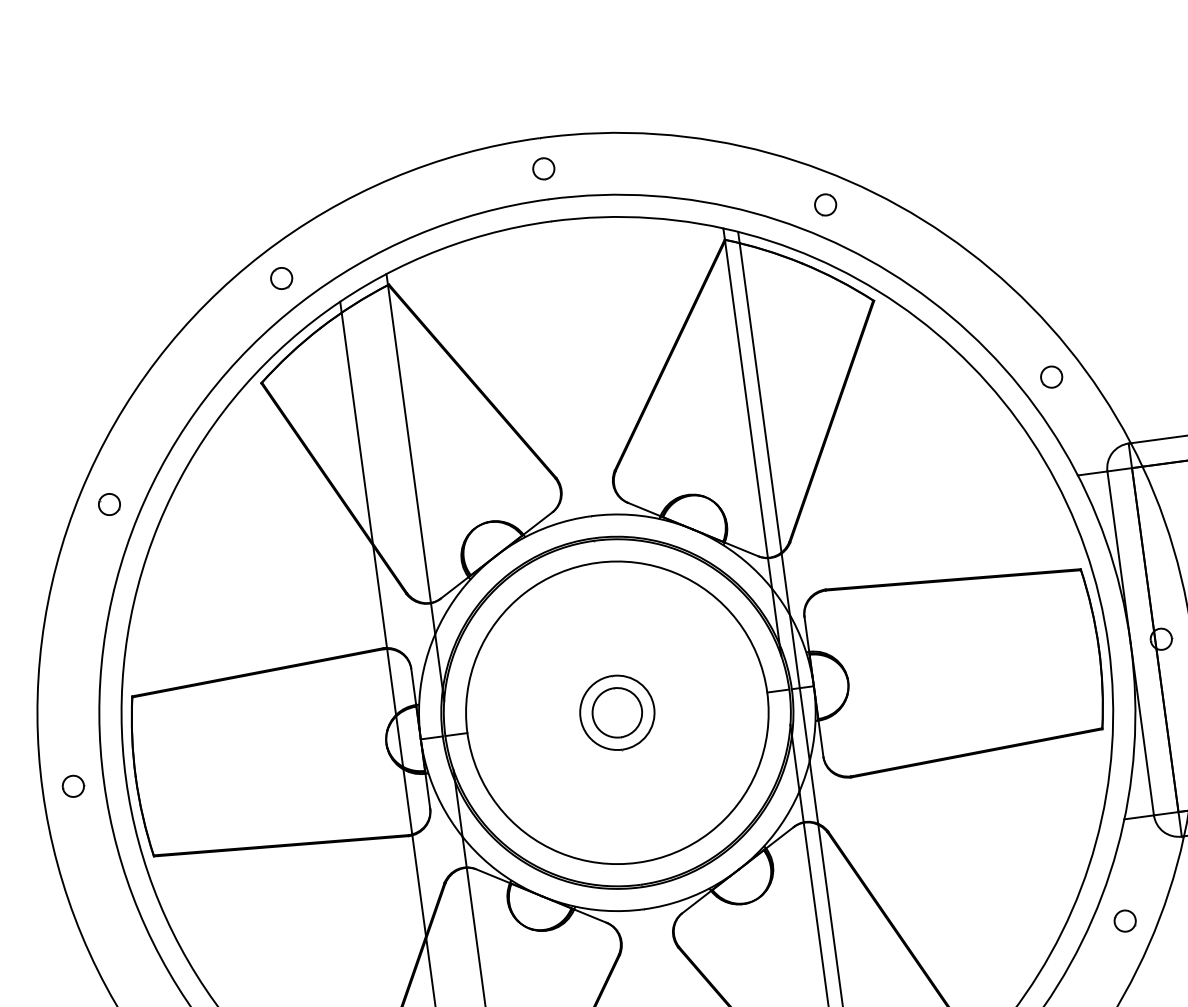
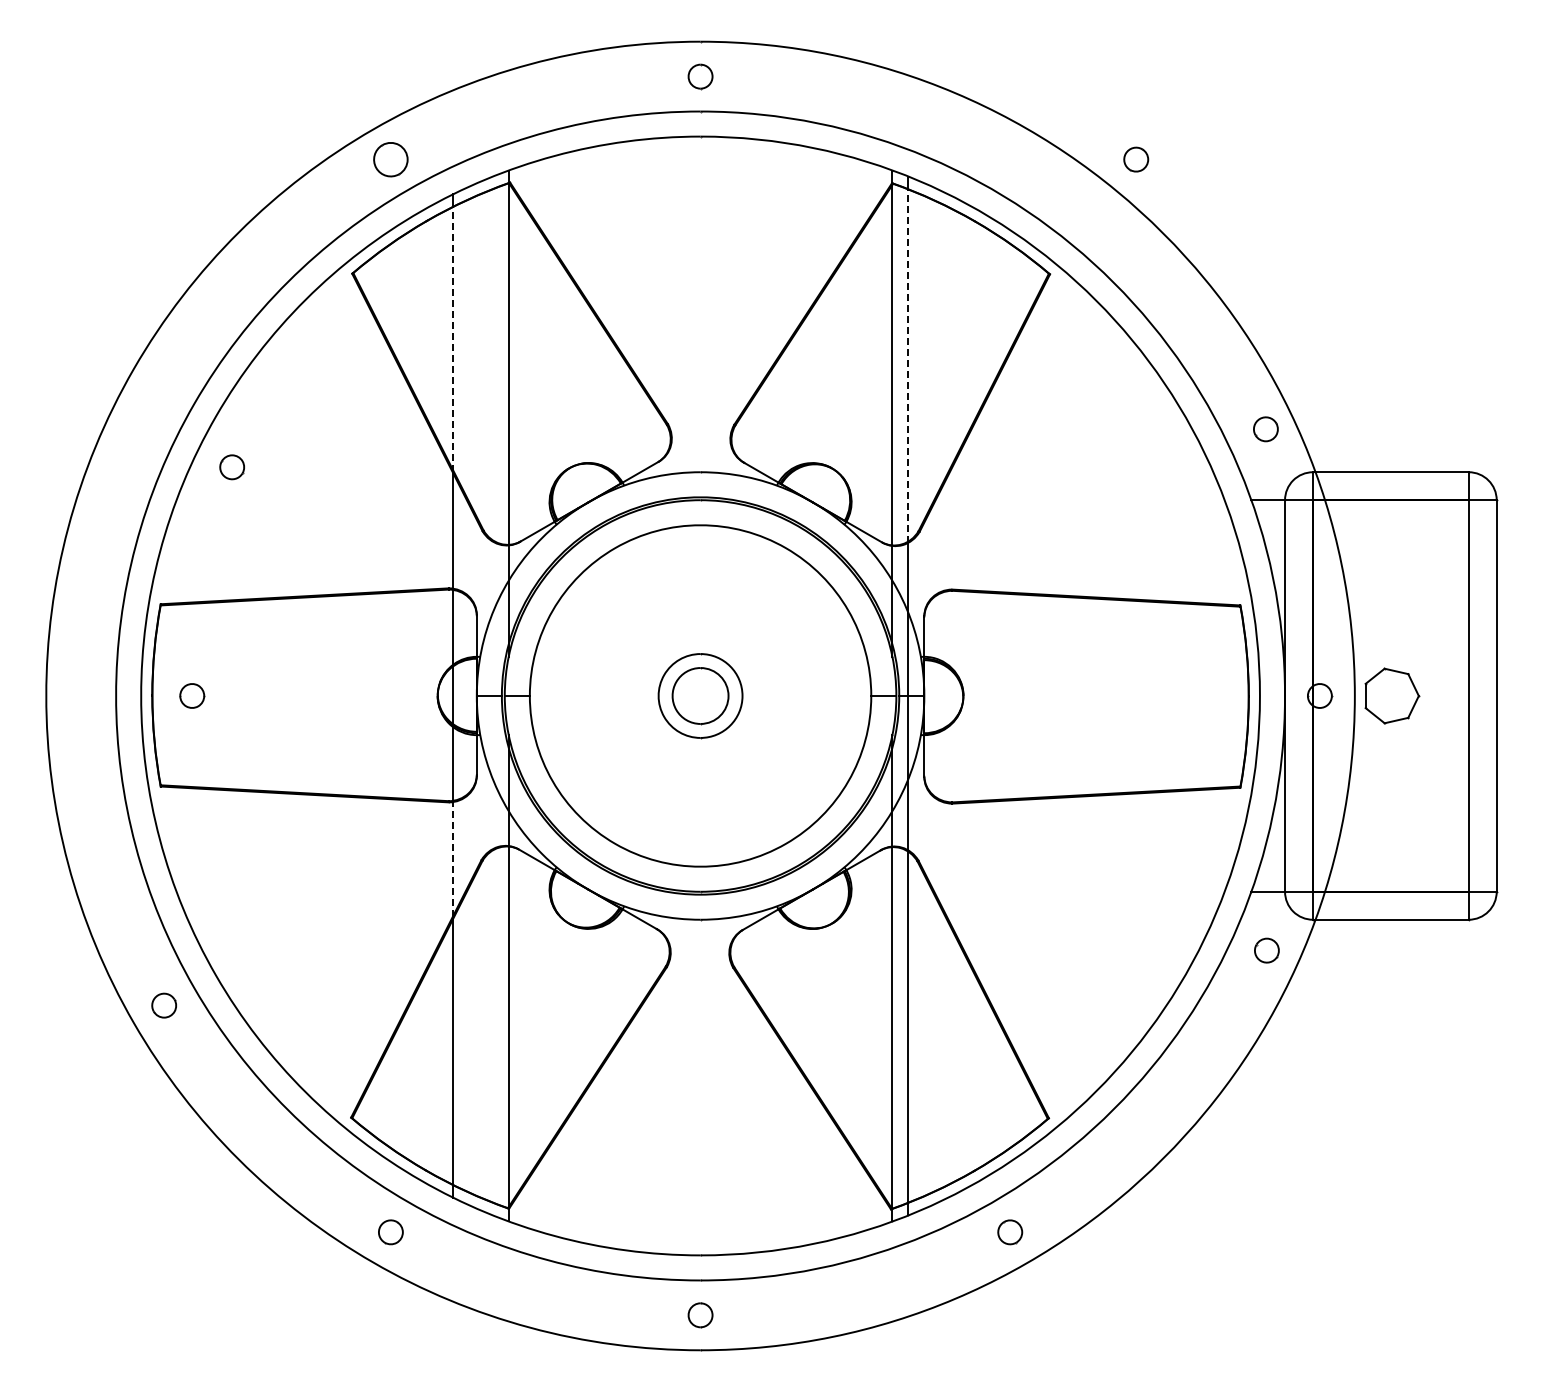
part: (825, 204) -> (1136, 159), moved
part: (281, 278) -> (390, 159), size x1.4
part: (1051, 377) -> (1265, 429), moved
line: (760, 398) -> (908, 366), solid -> dashed
line: (357, 429) -> (452, 339), solid -> dashed
part: (108, 504) -> (231, 467), moved
part: (73, 785) -> (192, 695), moved
line: (418, 885) -> (452, 858), solid -> dashed
part: (1124, 921) -> (1266, 950), moved

